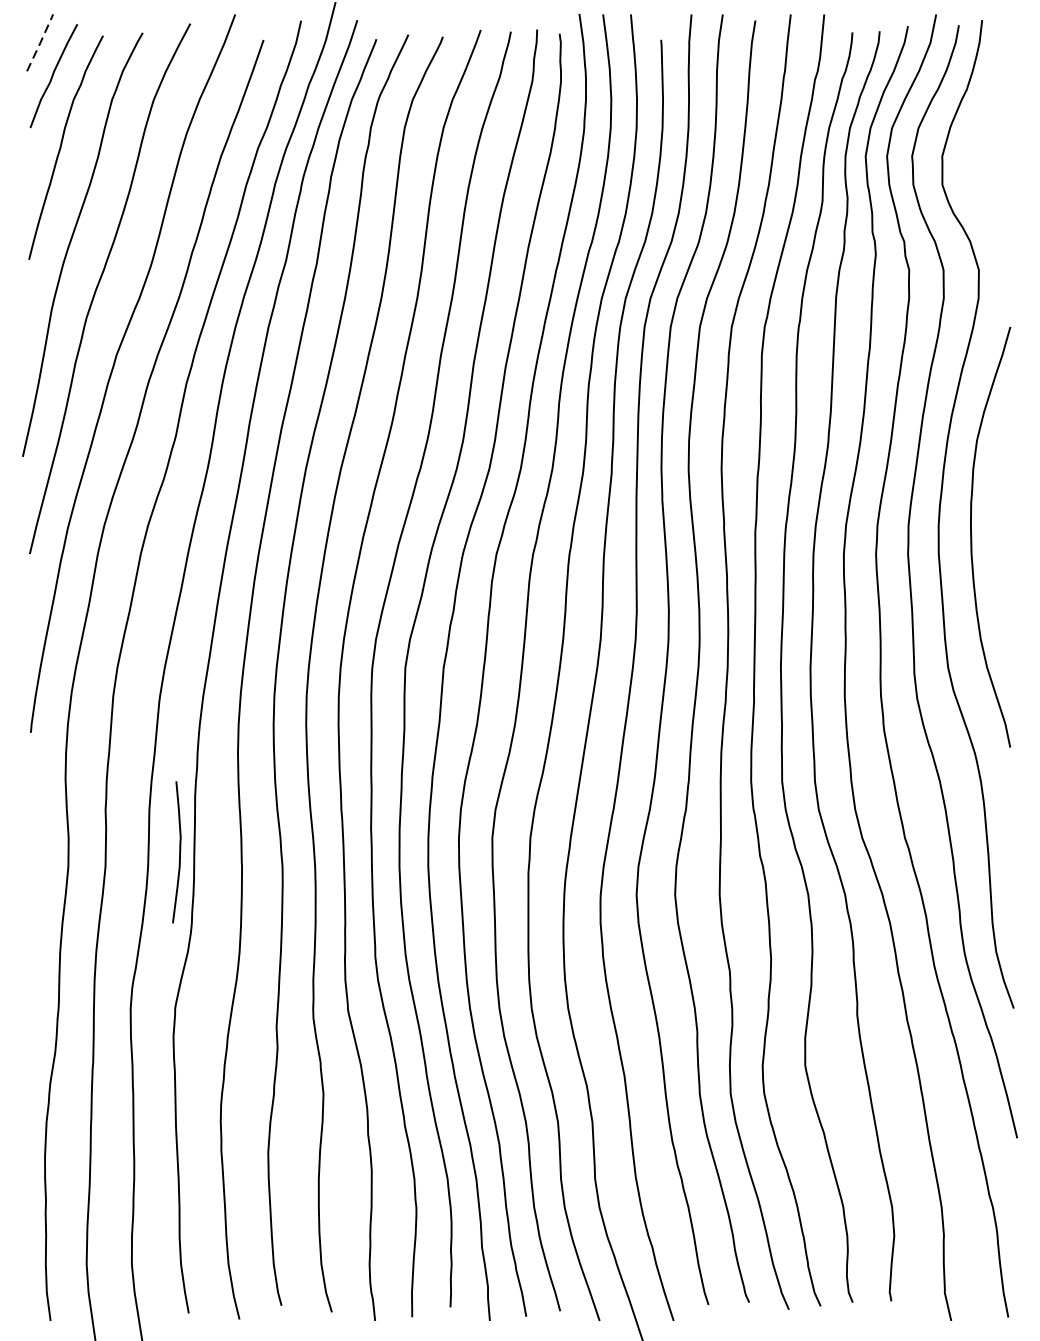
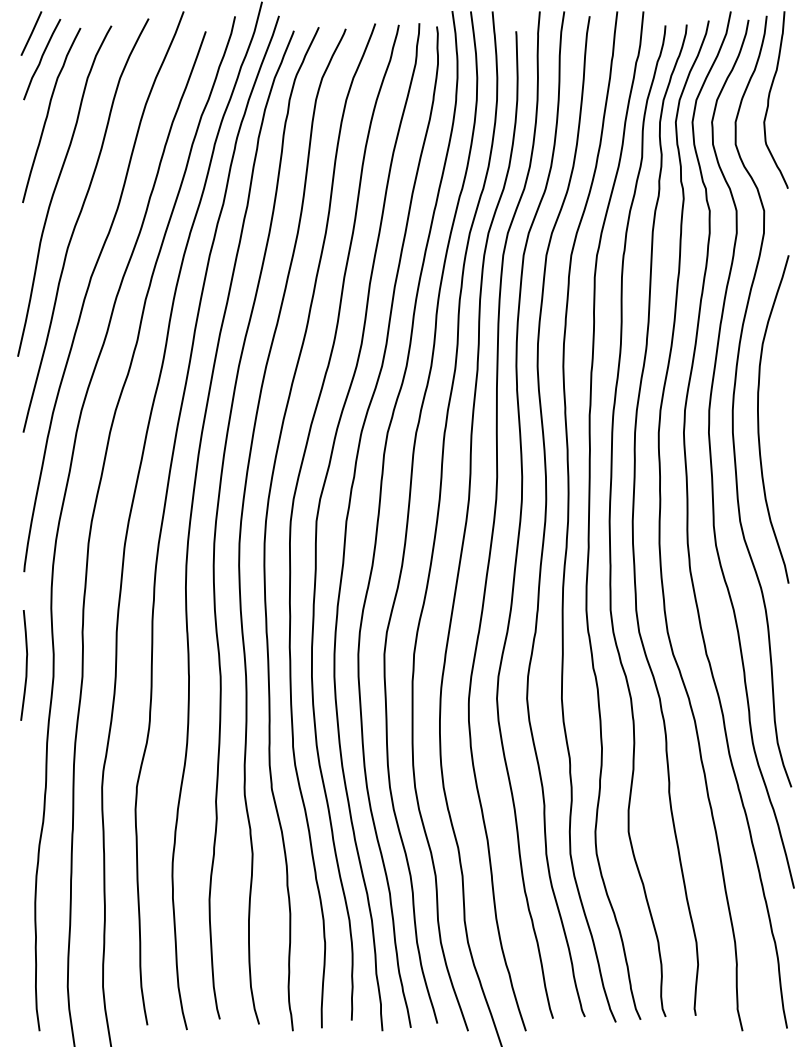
line: (40, 42) -> (31, 33), dashed -> solid
curve: (985, 127) -> (769, 99), added
curve: (178, 852) -> (25, 665), moved

